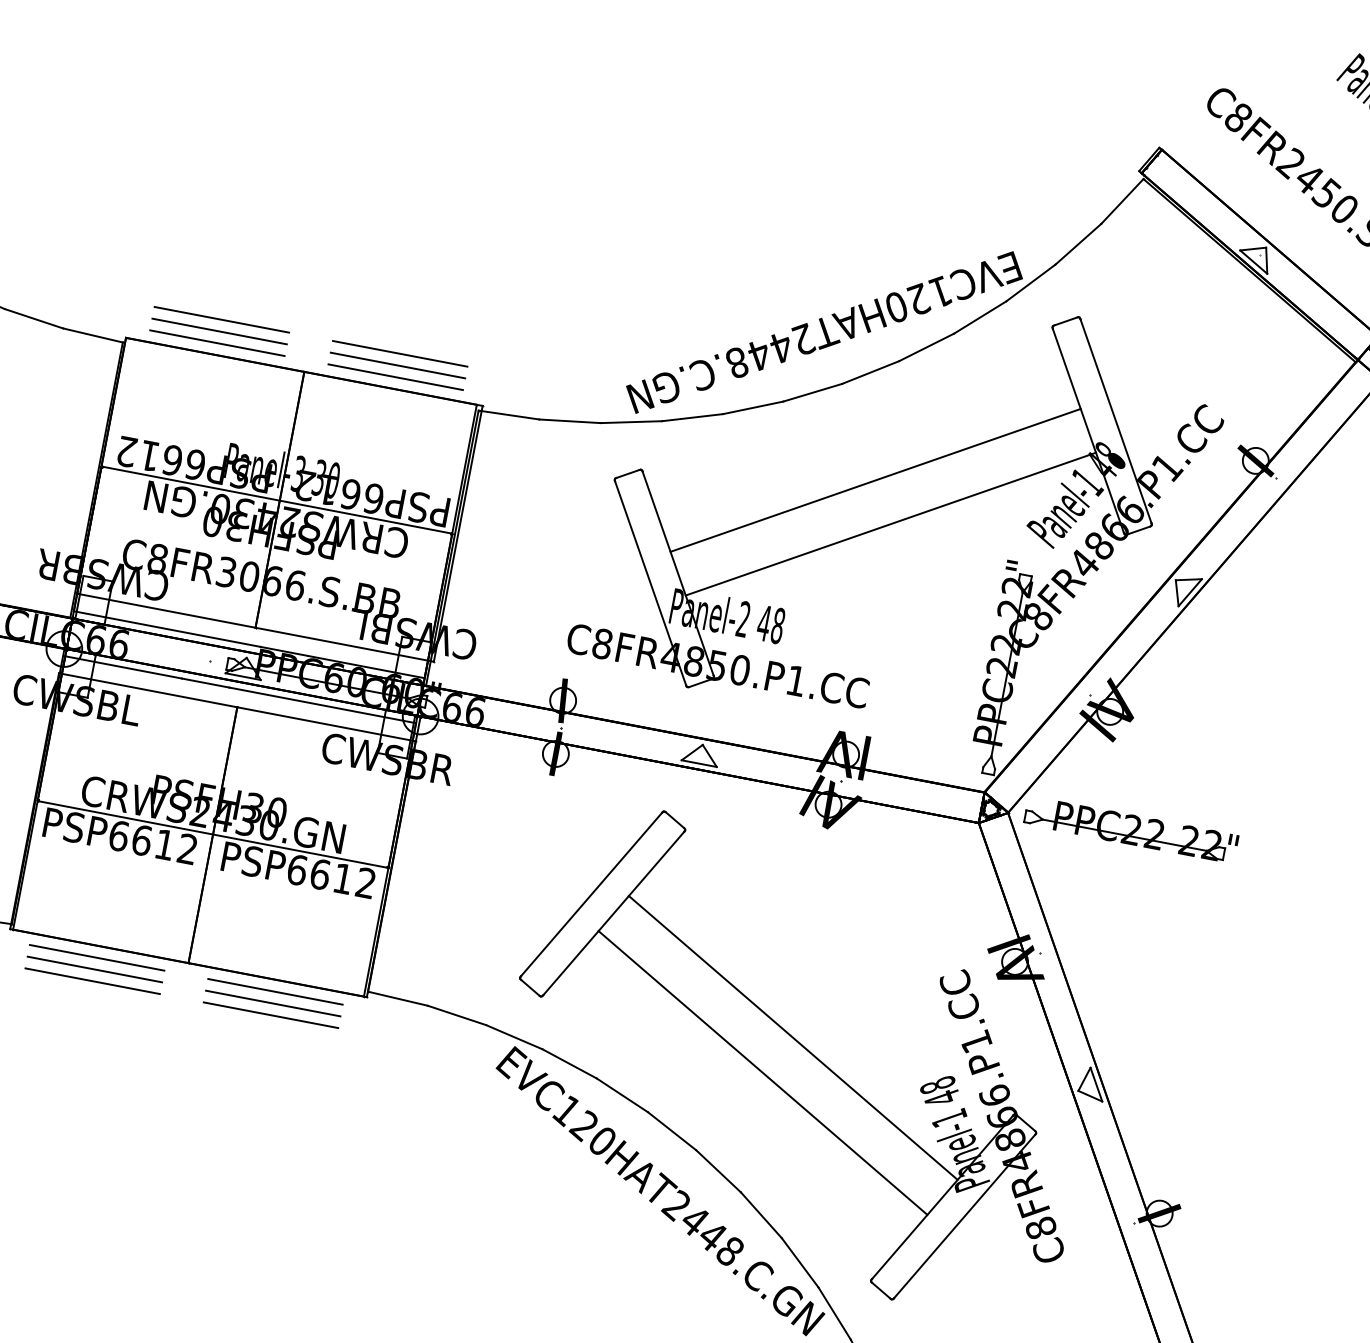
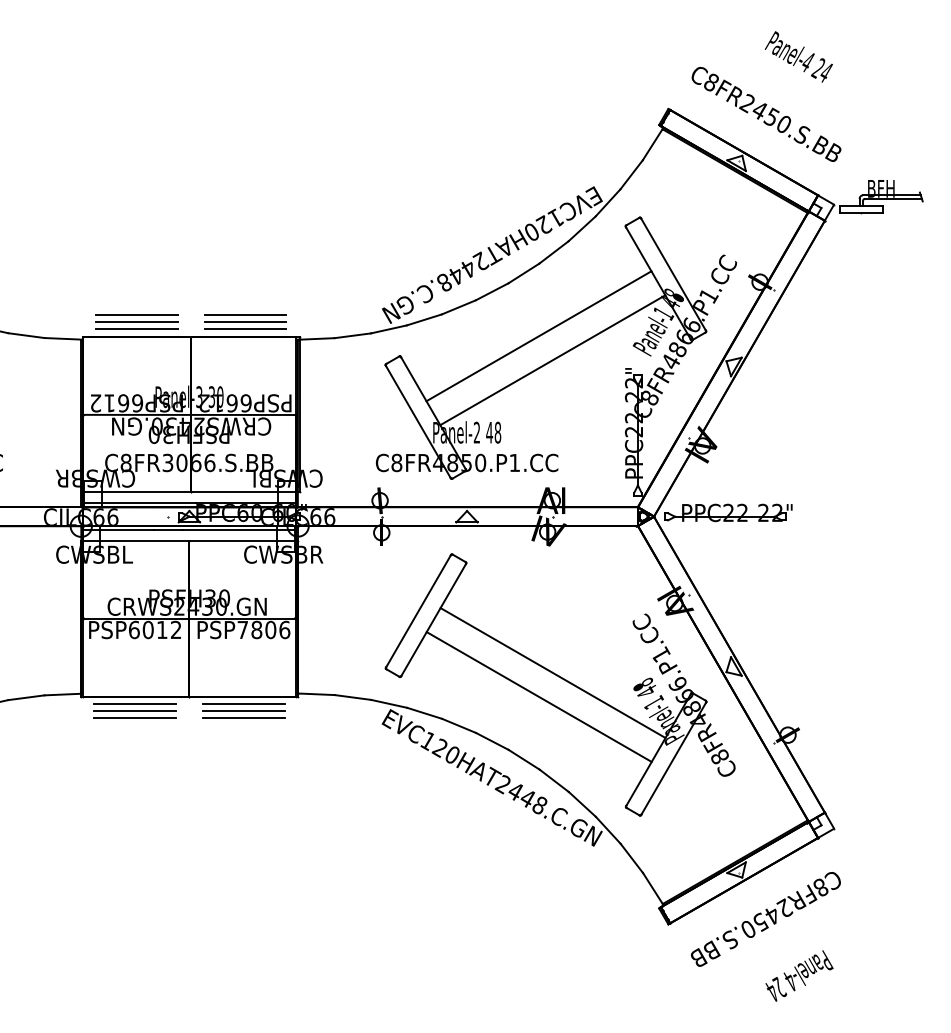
text: (140, 839) -> (147, 629), PSP6612 -> PSP6012
text: (331, 875) -> (263, 629), PSP6612 -> PSP7806

